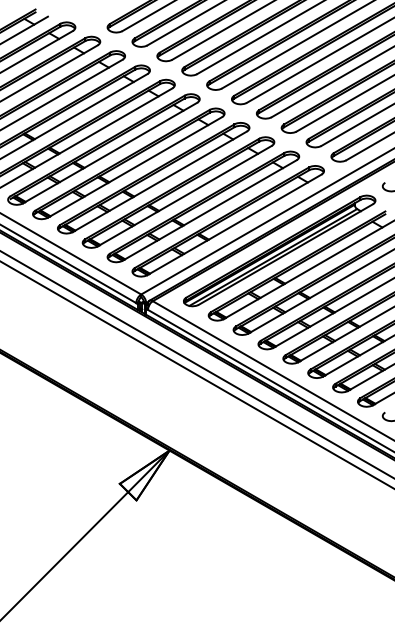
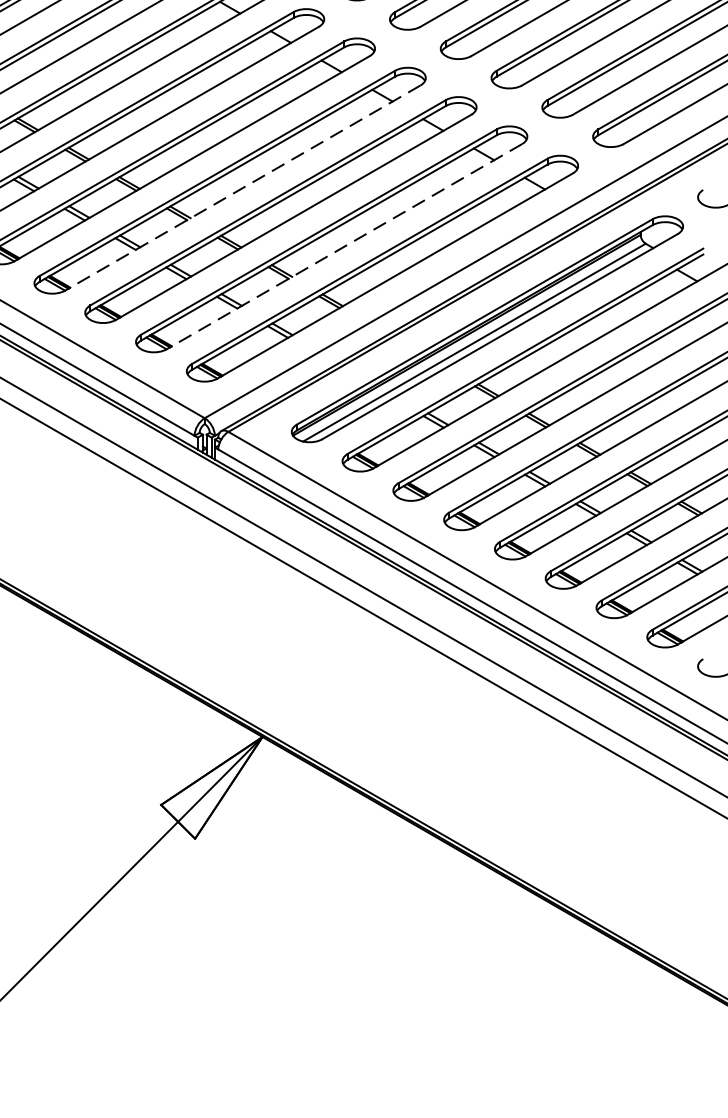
line: (159, 182) -> (242, 189), solid -> dashed
line: (209, 210) -> (344, 246), solid -> dashed

